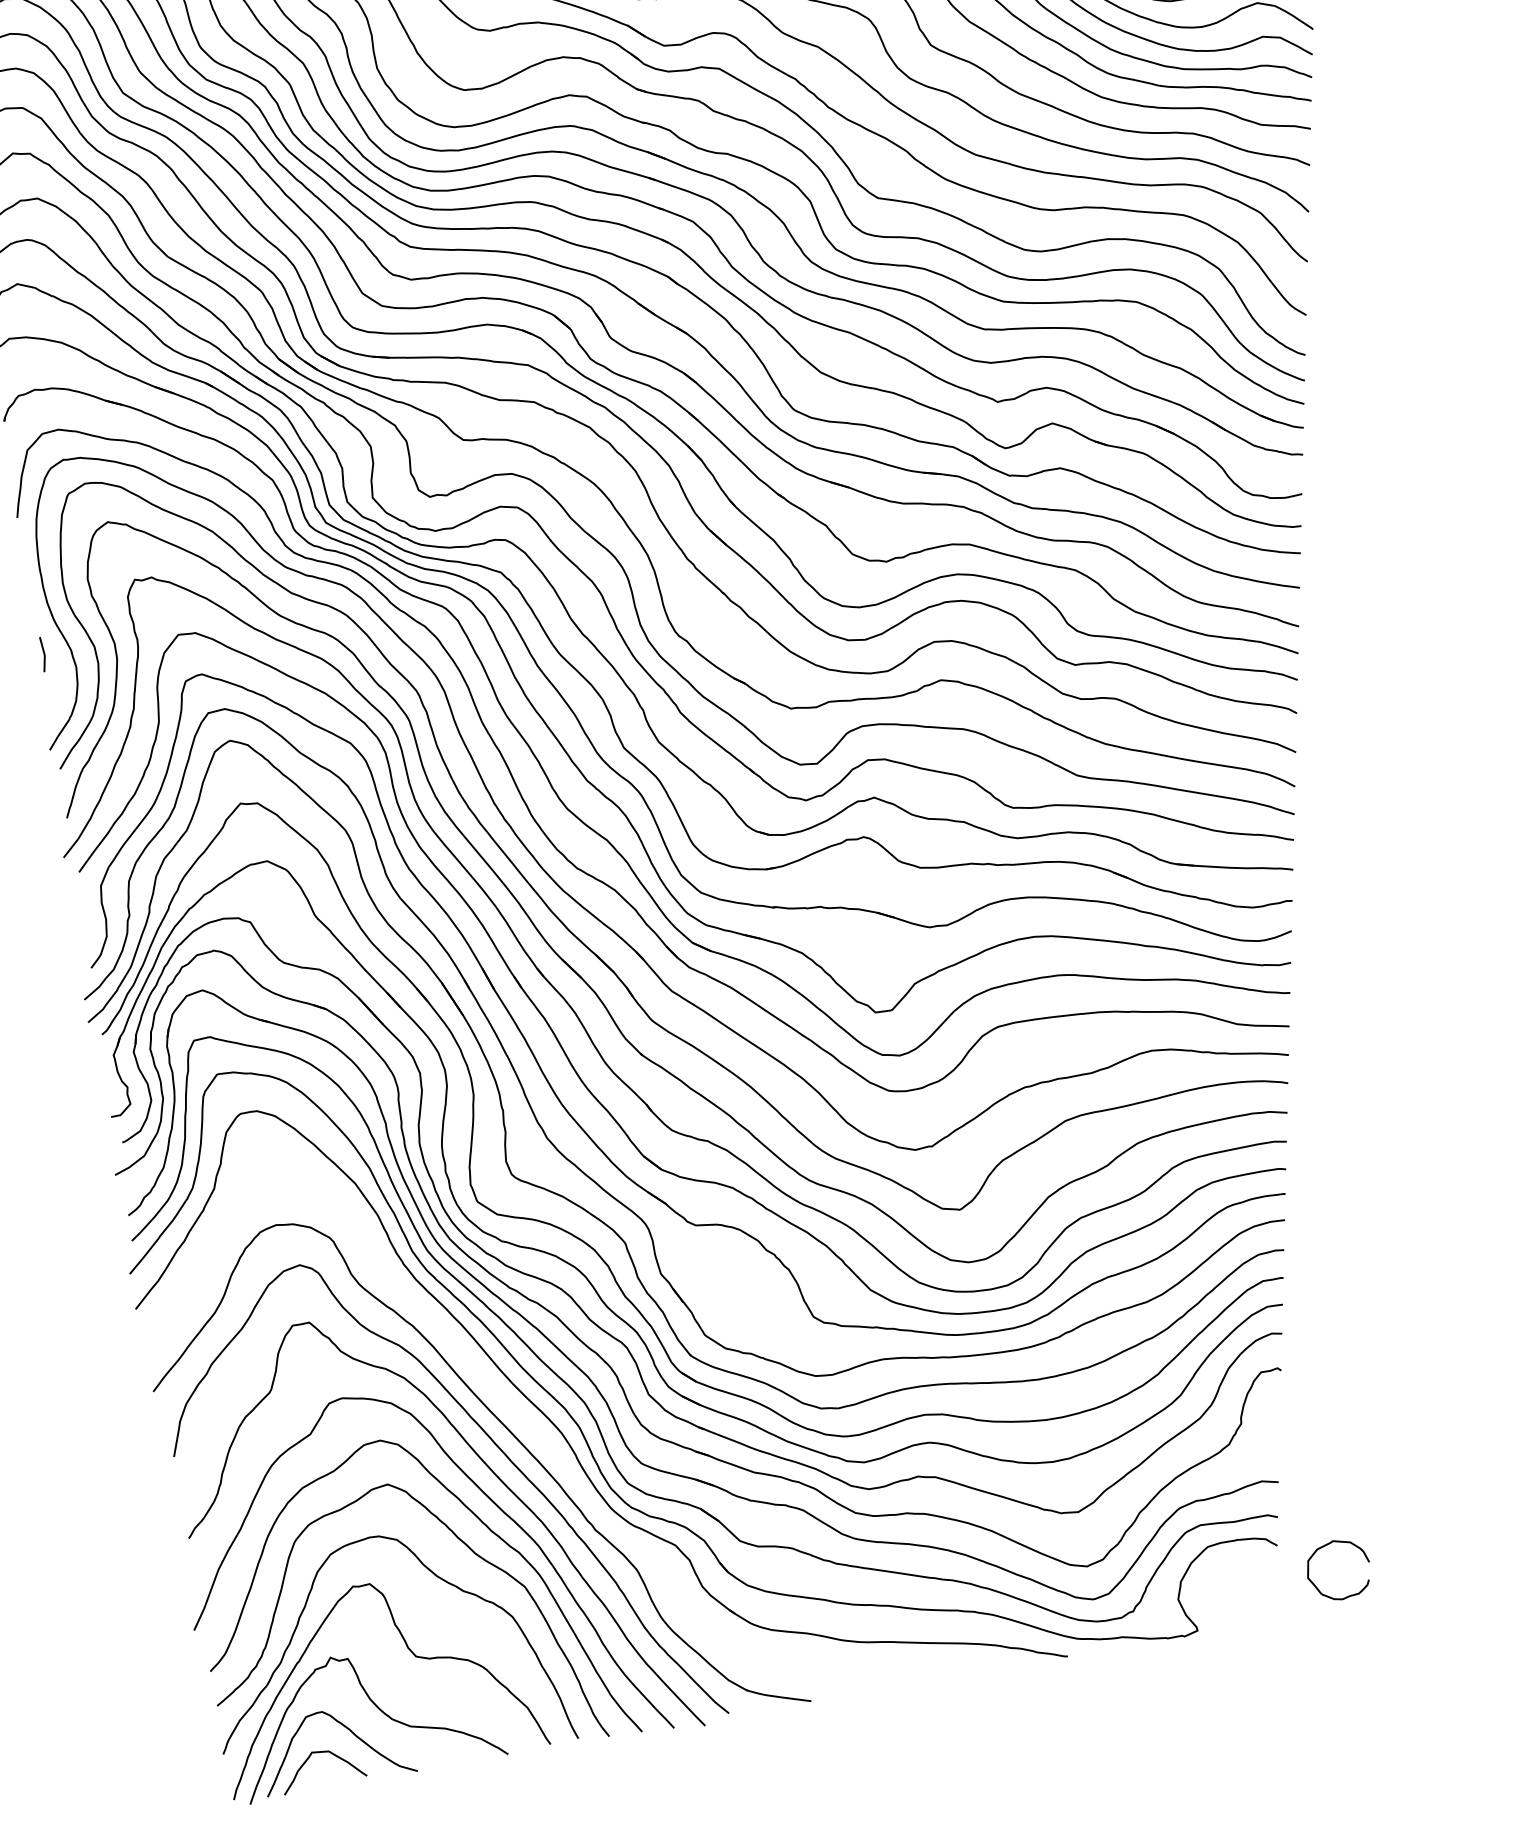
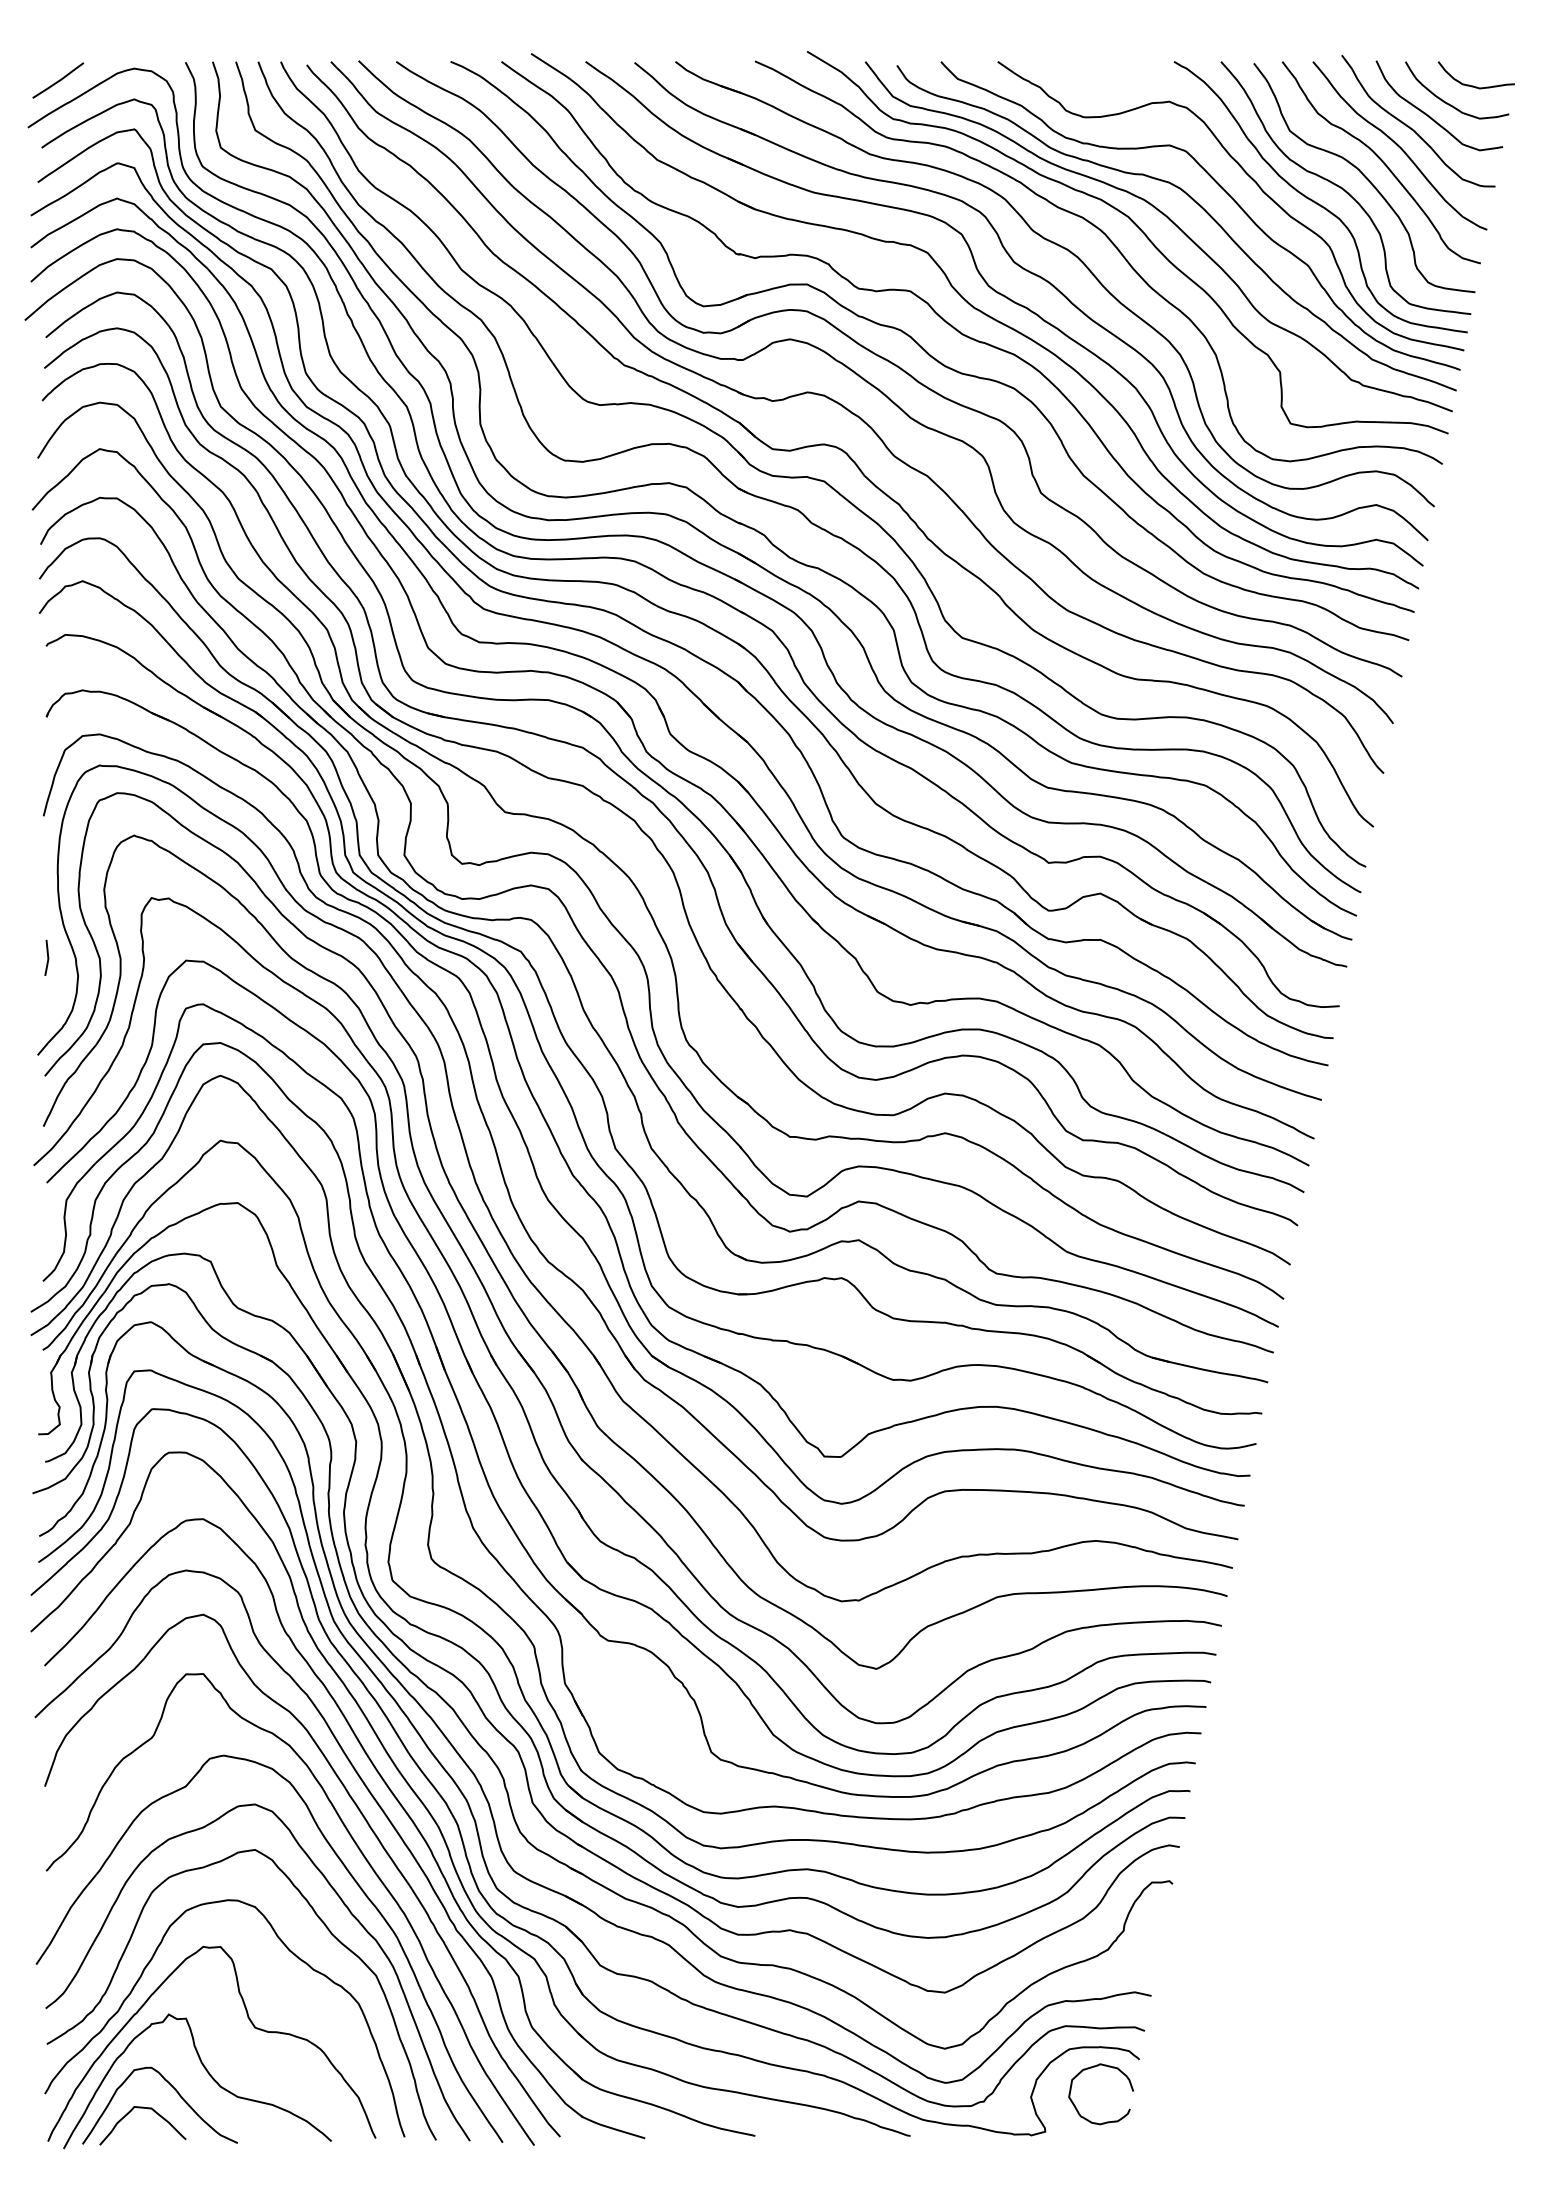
part: (533, 1431) -> (410, 1820), added
curve: (1317, 1587) -> (1077, 2108), moved

